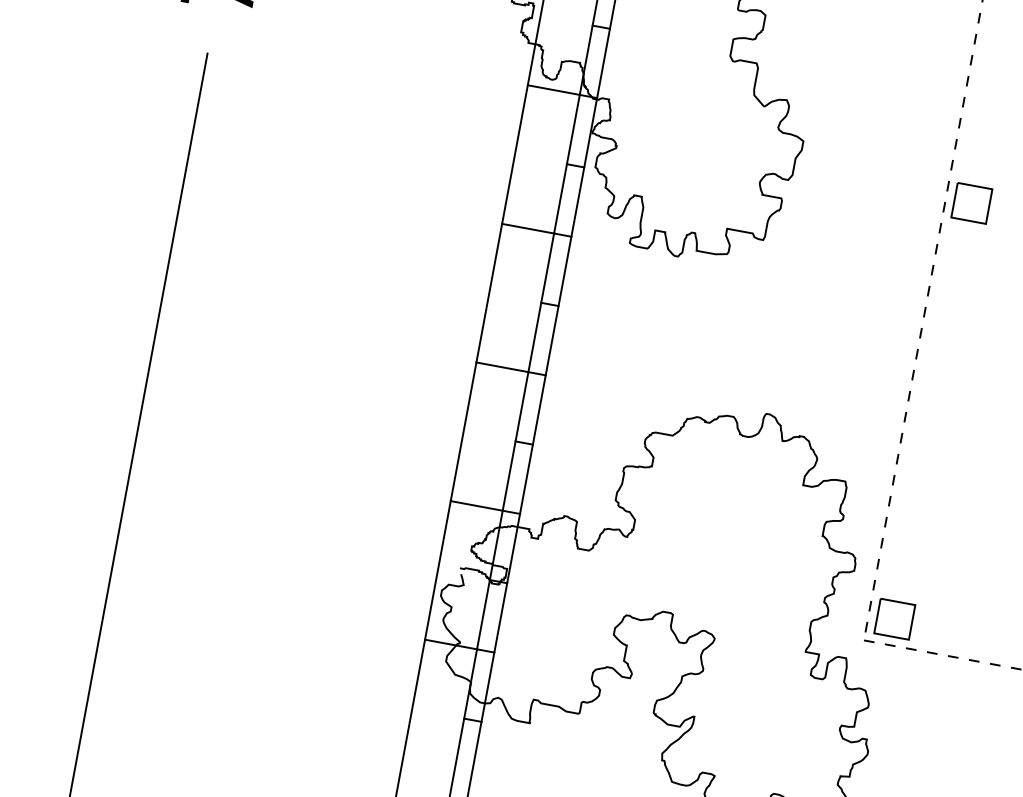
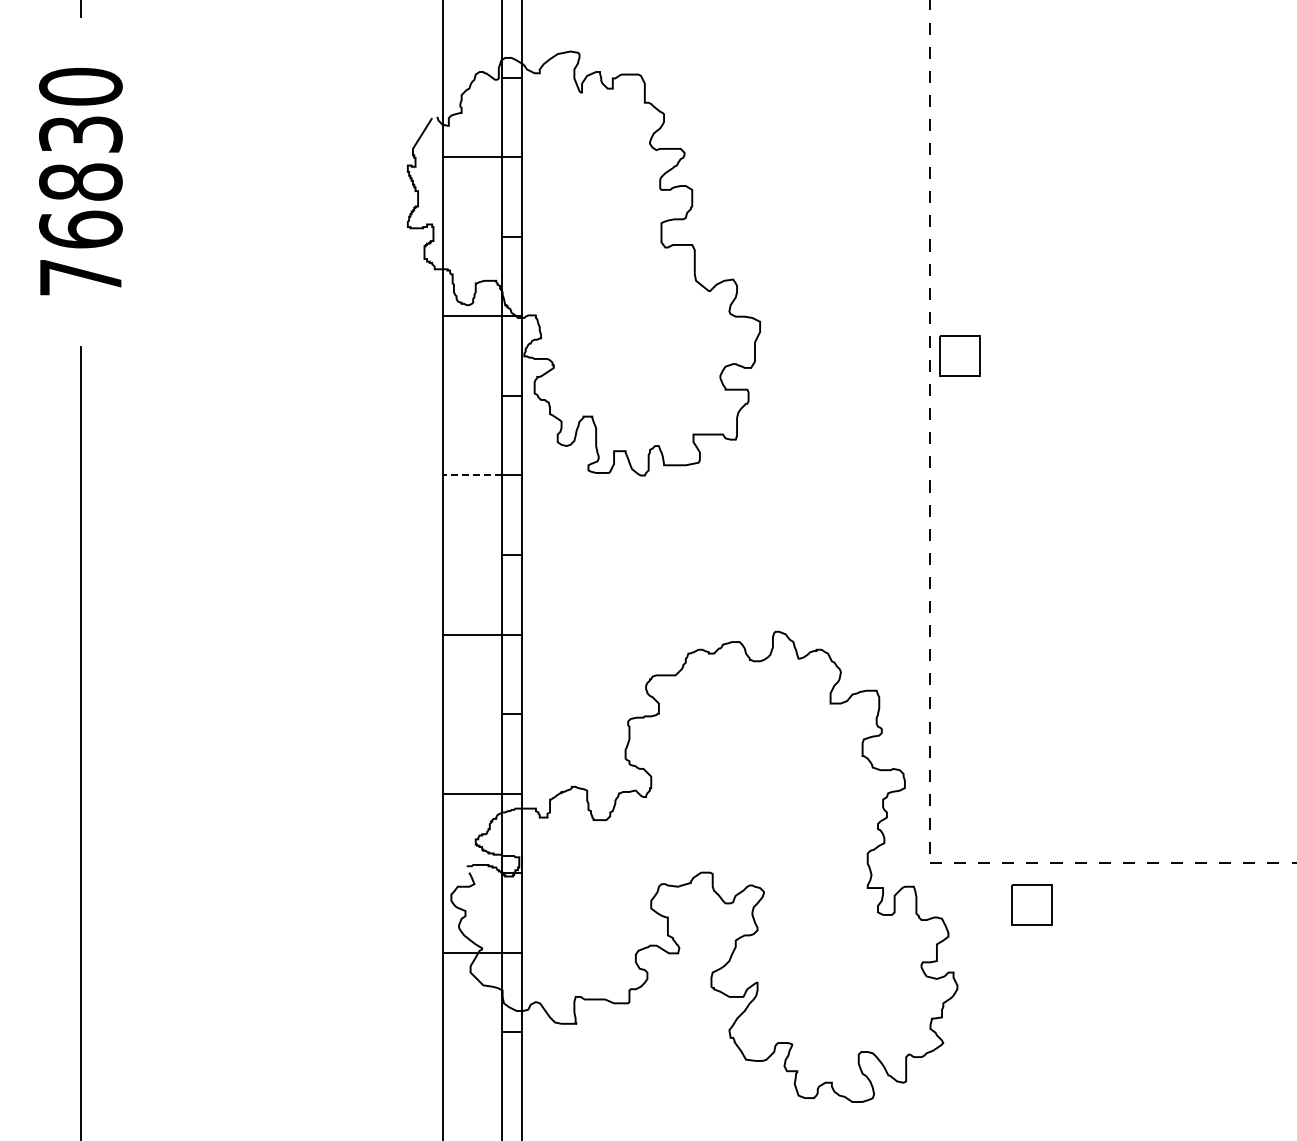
line: (528, 228) -> (472, 475), solid -> dashed
part: (894, 618) -> (1031, 904), moved

